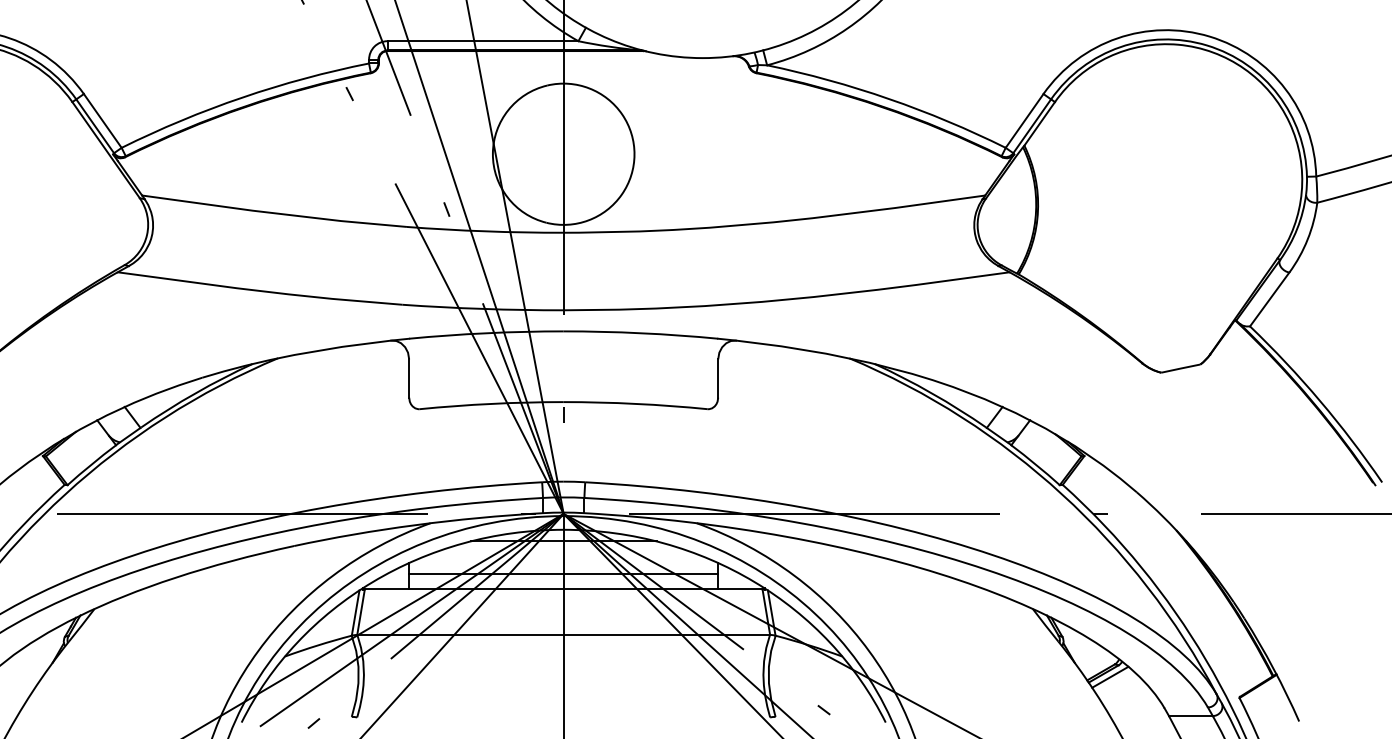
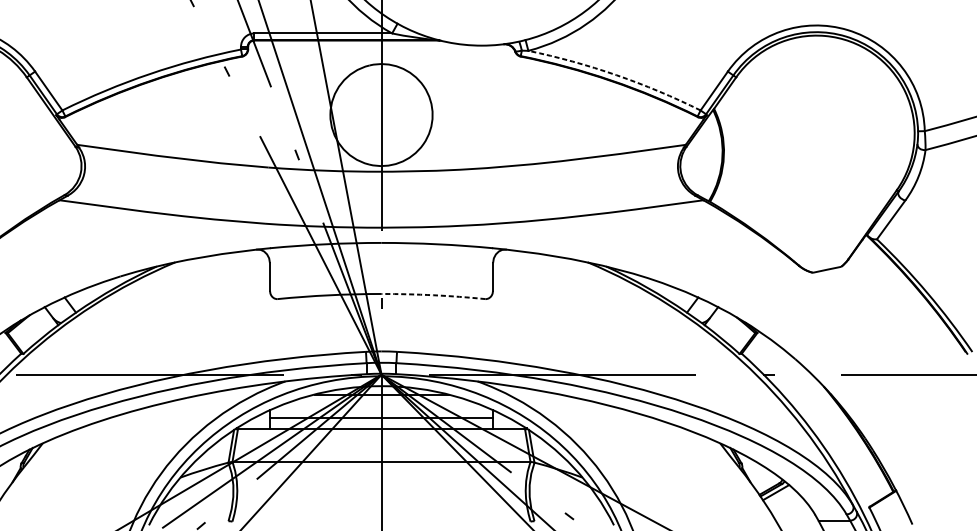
arc: (889, 98) -> (616, 74), solid -> dashed
arc: (635, 403) -> (433, 294), solid -> dashed

